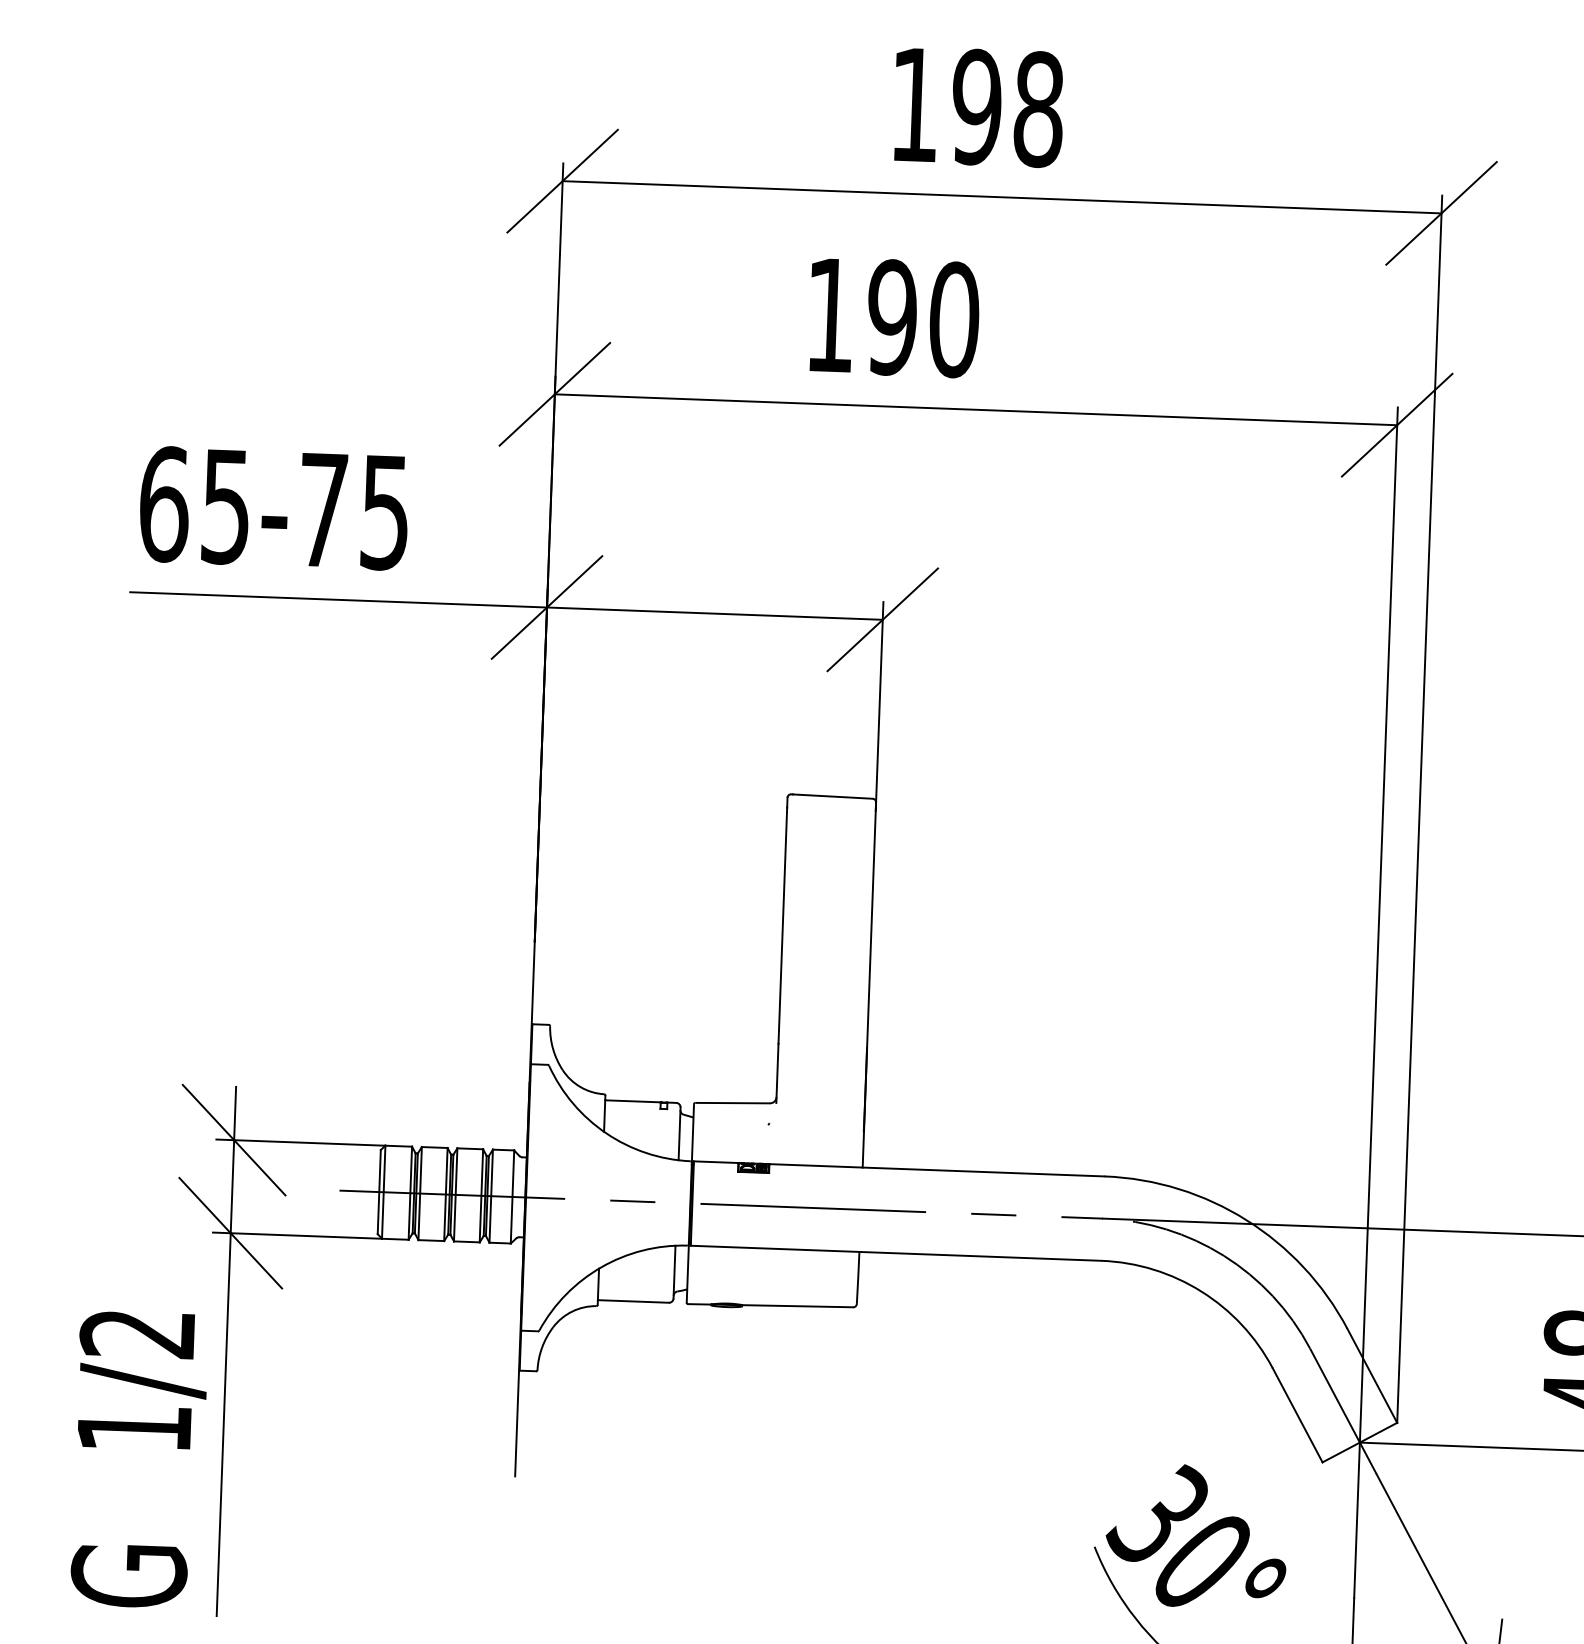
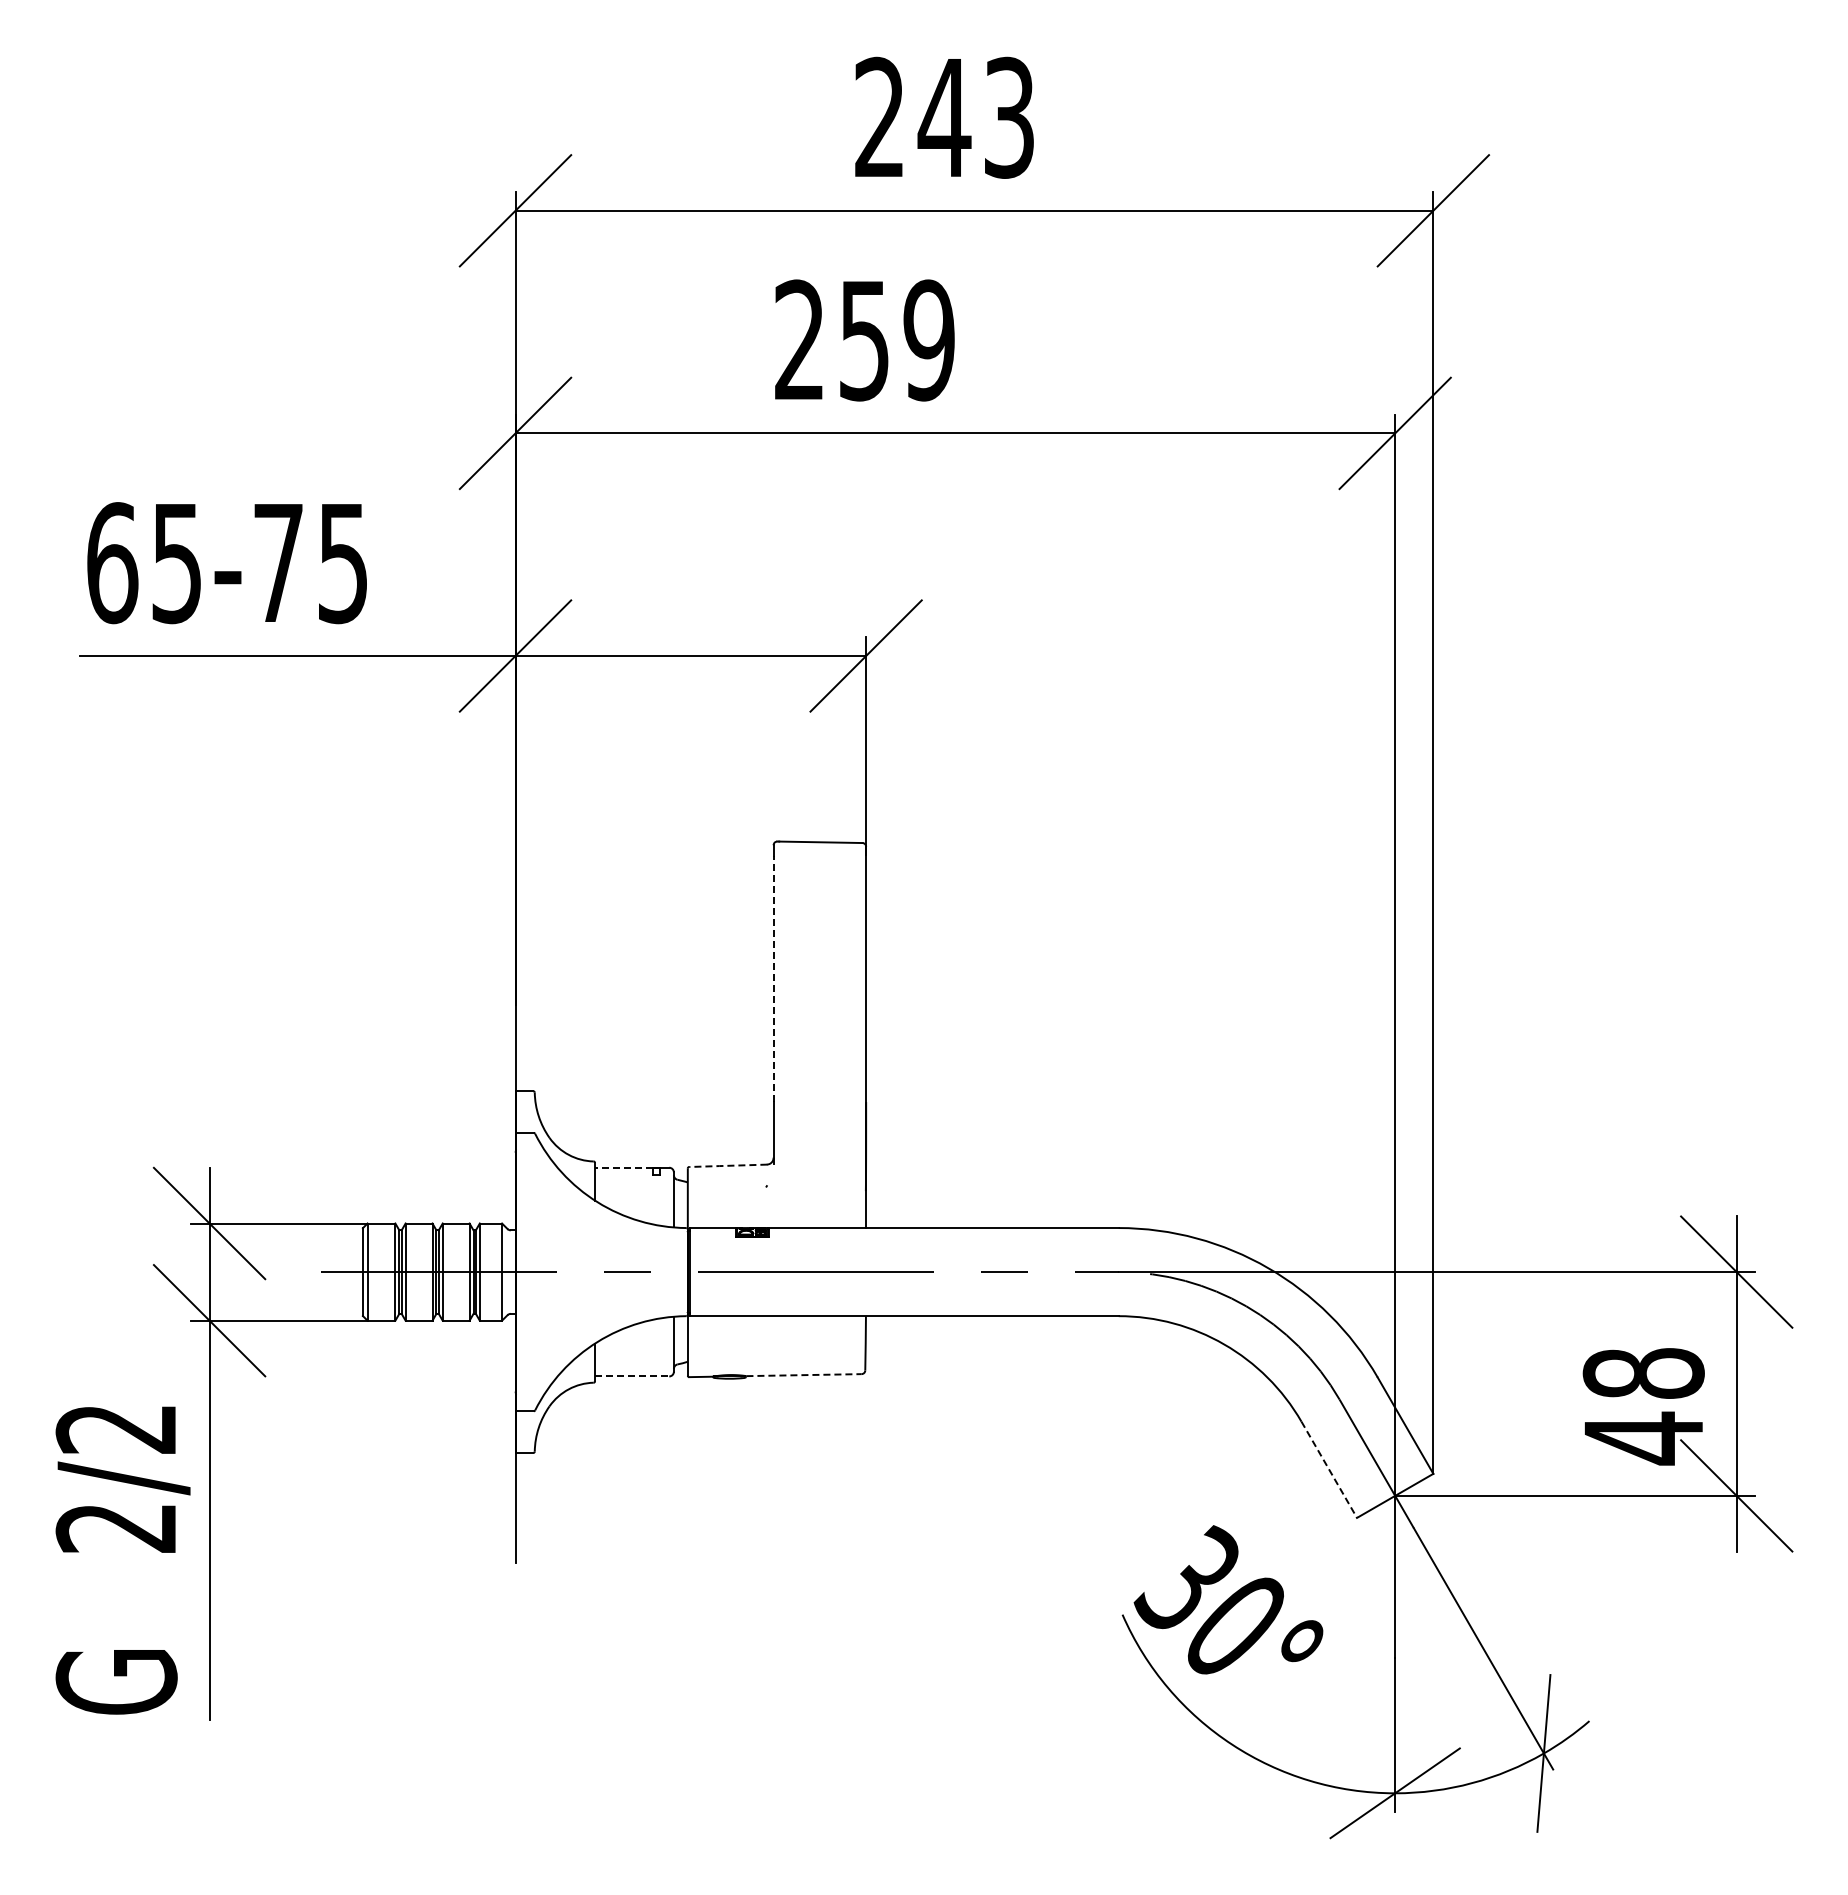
text: (977, 106) -> (945, 117), 198 -> 243
text: (893, 317) -> (865, 340), 190 -> 259
line: (782, 925) -> (773, 978), solid -> dashed
line: (633, 1101) -> (624, 1167), solid -> dashed
line: (732, 1102) -> (727, 1165), solid -> dashed
line: (633, 1301) -> (632, 1376), solid -> dashed
line: (798, 1306) -> (804, 1375), solid -> dashed
line: (1297, 1415) -> (1329, 1469), solid -> dashed
text: (133, 1428) -> (115, 1528), 1/2 -> 2/2

